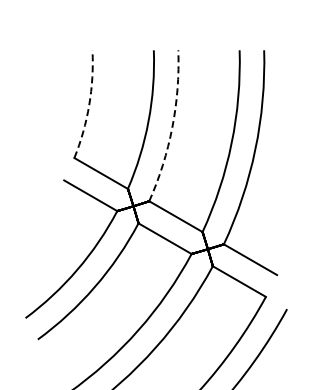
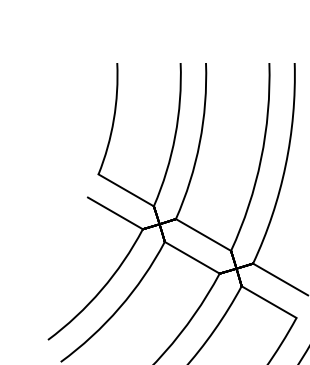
arc: (89, 105) -> (114, 120), dashed -> solid
arc: (172, 127) -> (199, 142), dashed -> solid

